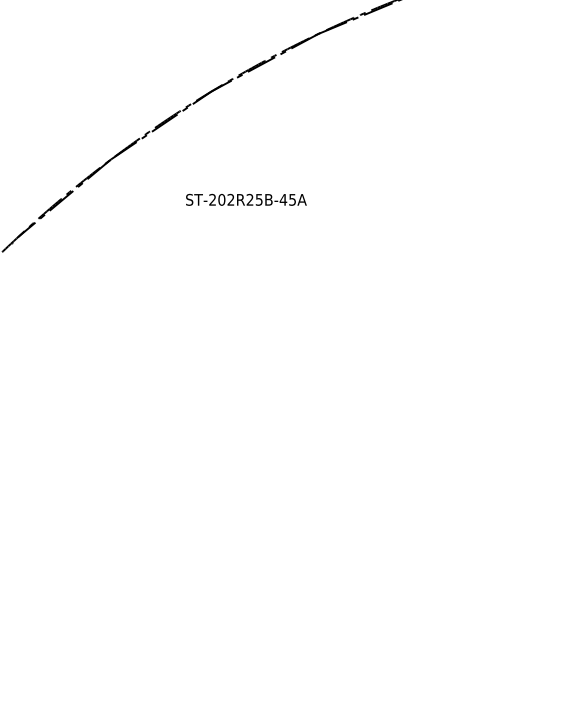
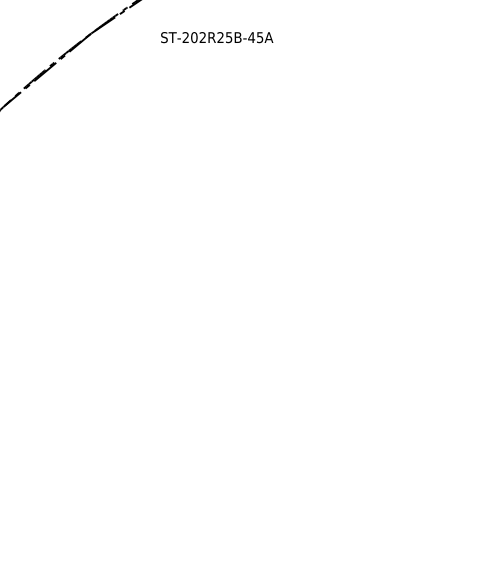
text: (246, 199) -> (217, 37), moved

